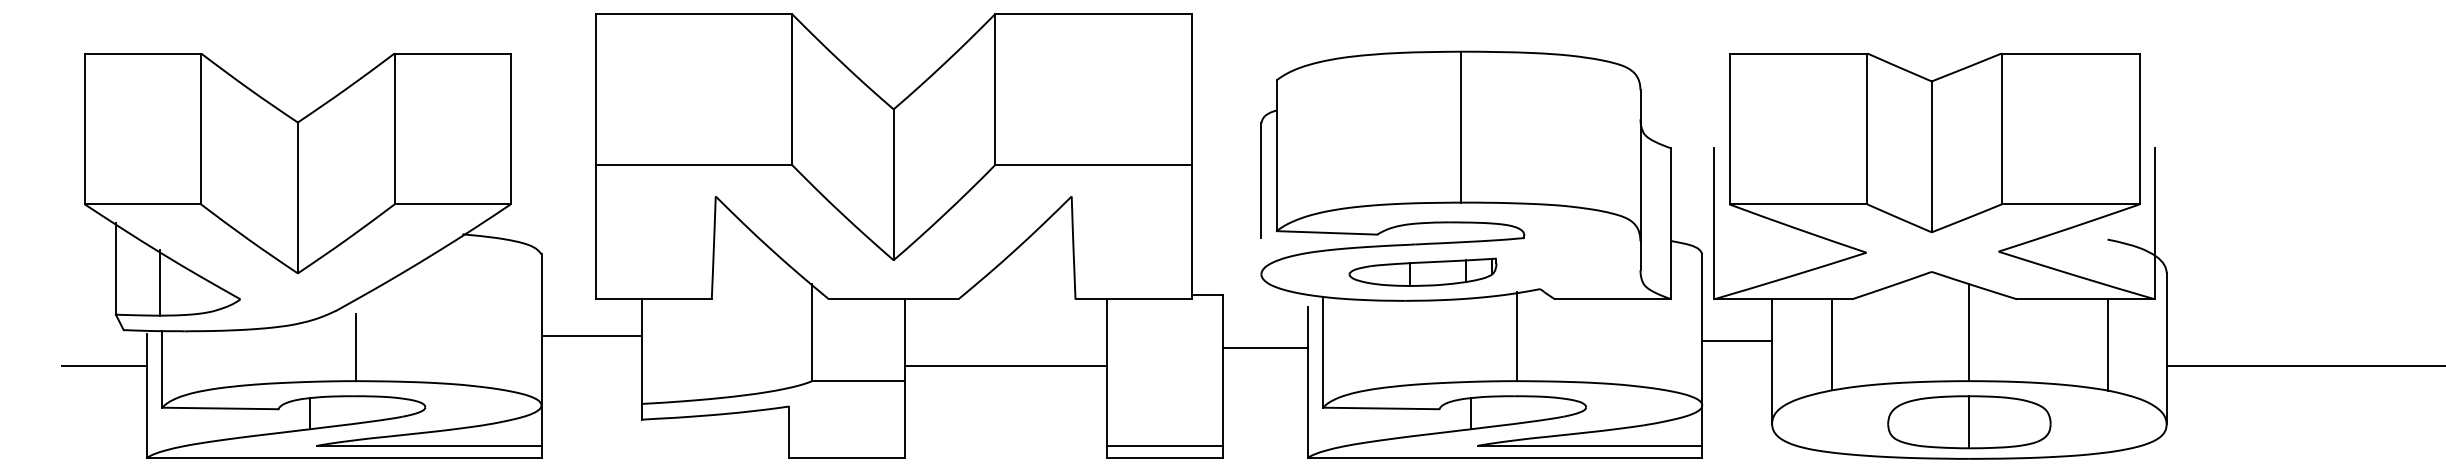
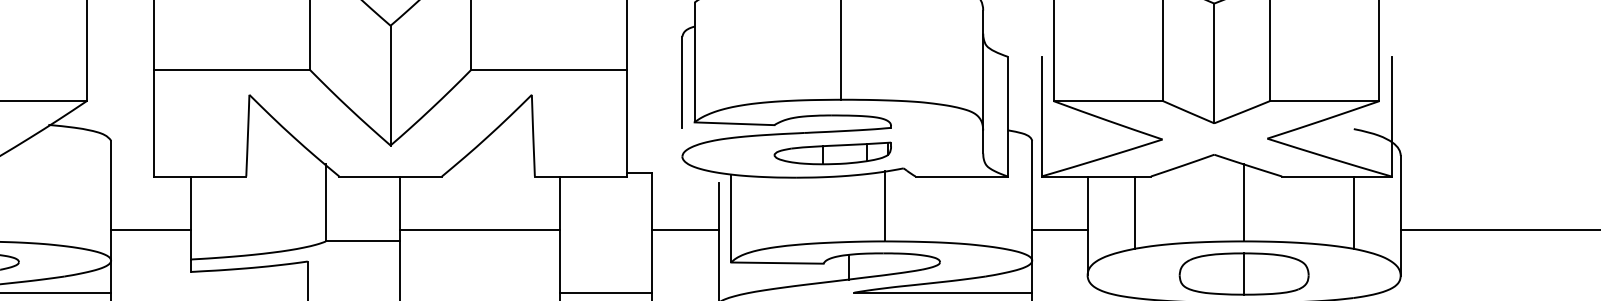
part: (1422, 271) -> (832, 152), moved
line: (591, 336) -> (150, 229), moved
line: (1737, 341) -> (1060, 229), moved
line: (1264, 348) -> (684, 229), moved

